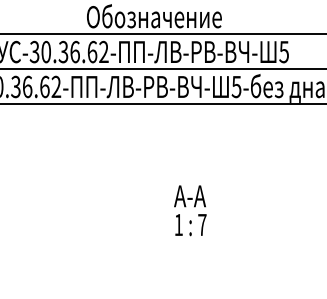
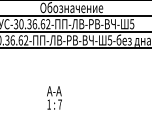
text: (190, 209) -> (54, 97), moved

